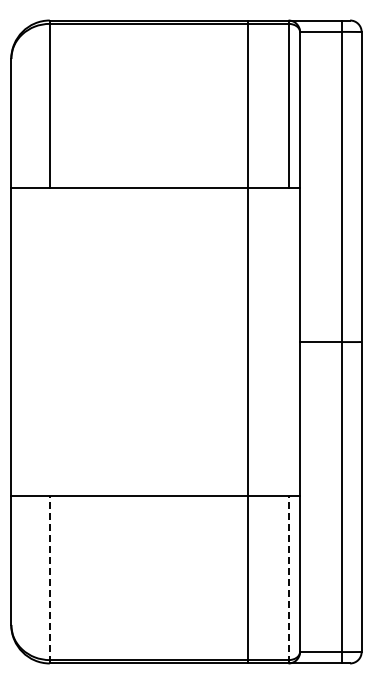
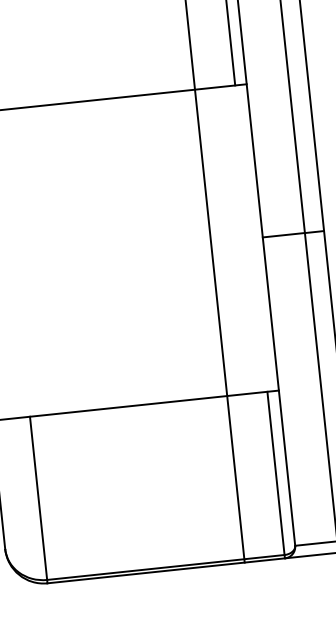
line: (49, 579) -> (38, 499), dashed -> solid
line: (288, 579) -> (276, 474), dashed -> solid

